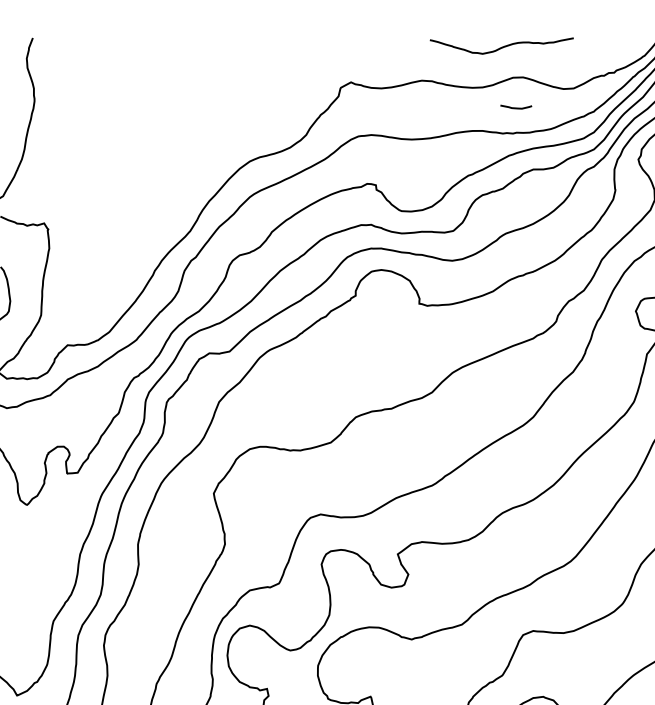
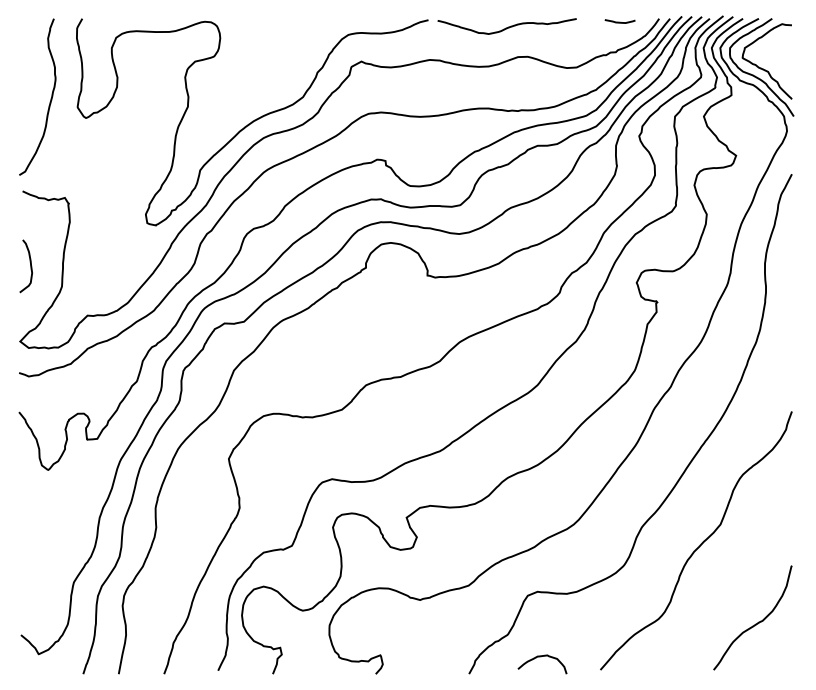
curve: (515, 107) -> (619, 21), moved
curve: (238, 145) -> (252, 122), added

